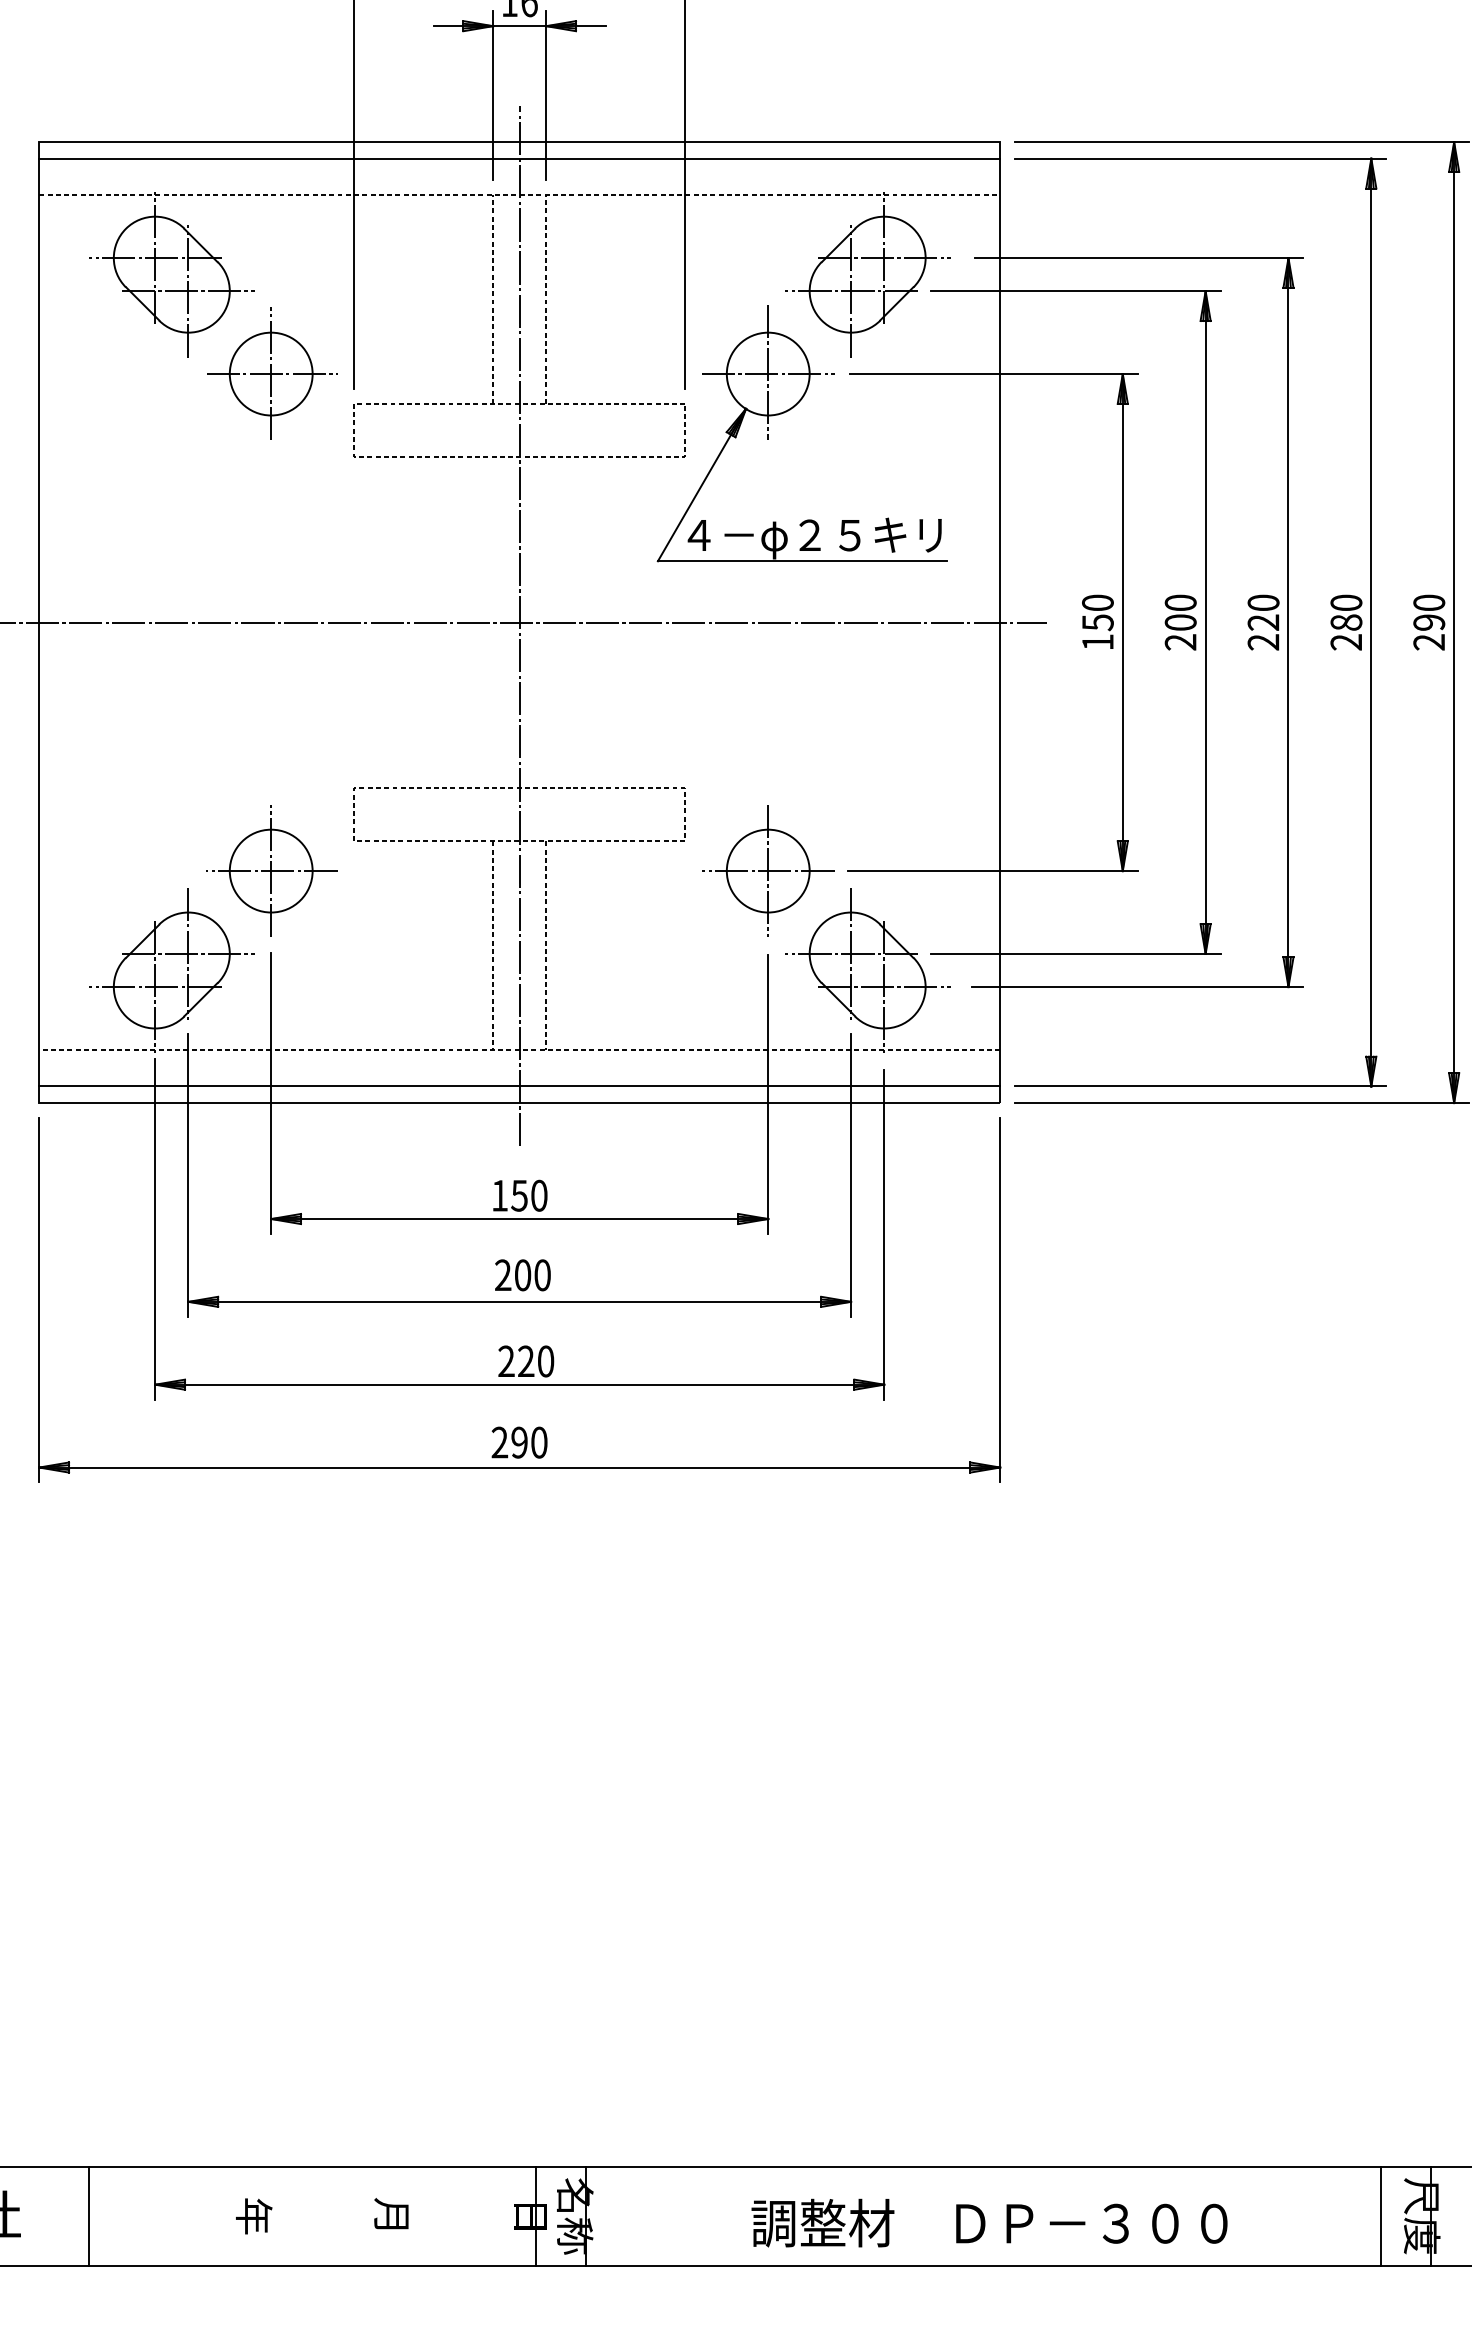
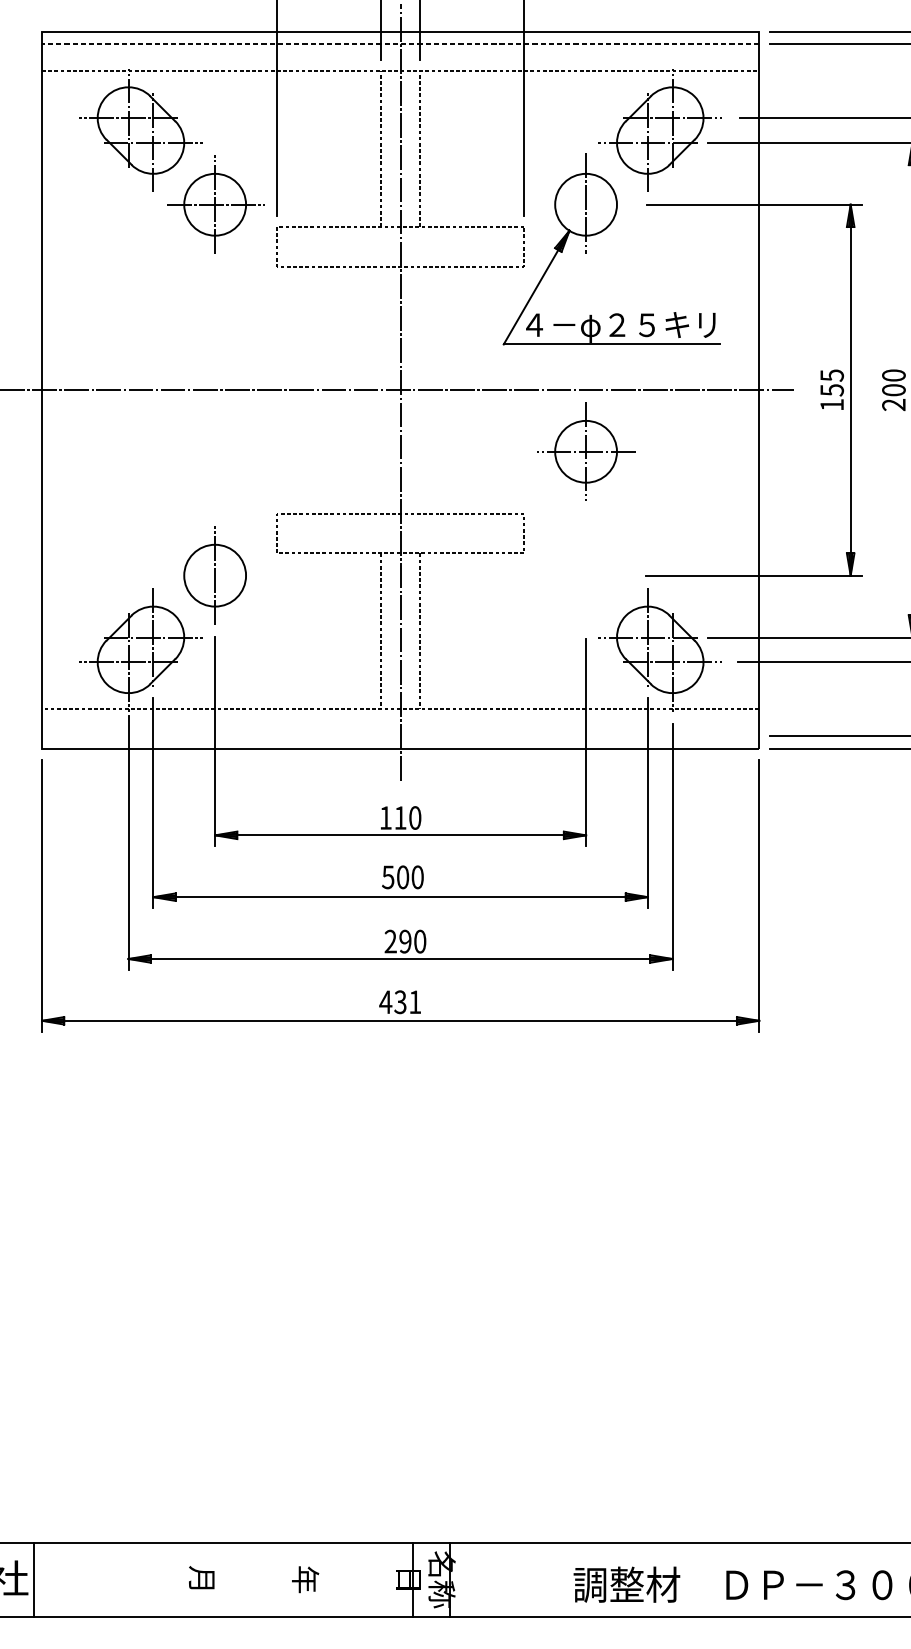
line: (519, 158) -> (400, 43), solid -> dashed
line: (767, 374) -> (585, 205), removed
text: (1097, 602) -> (831, 375), 150 -> 155
part: (768, 870) -> (586, 451), moved
line: (271, 871) -> (215, 575), removed
line: (519, 1086) -> (400, 736), removed
text: (519, 1195) -> (400, 817), 150 -> 110
text: (502, 1275) -> (387, 877), 200 -> 500
text: (526, 1361) -> (405, 941), 220 -> 290
text: (518, 1442) -> (399, 1002), 290 -> 431
line: (88, 2216) -> (33, 1579), moved
text: (254, 2216) -> (202, 1579), 年 -> 月
text: (392, 2216) -> (305, 1579), 月 -> 年

